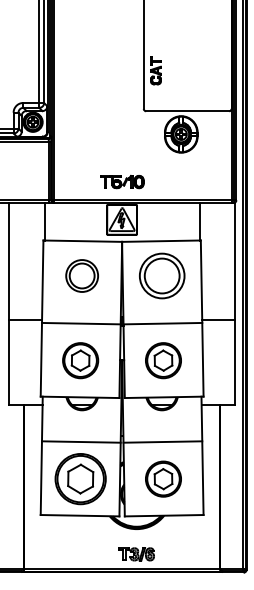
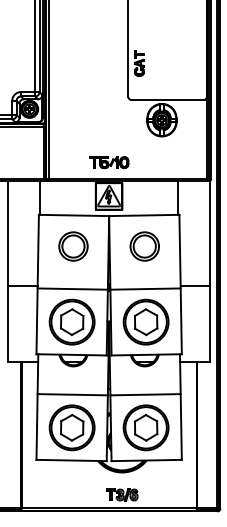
part: (161, 275) -> (144, 246), size x0.71
part: (79, 359) -> (71, 321), size x1.43
part: (162, 359) -> (145, 321), size x1.43
part: (162, 478) -> (145, 427), size x1.43

